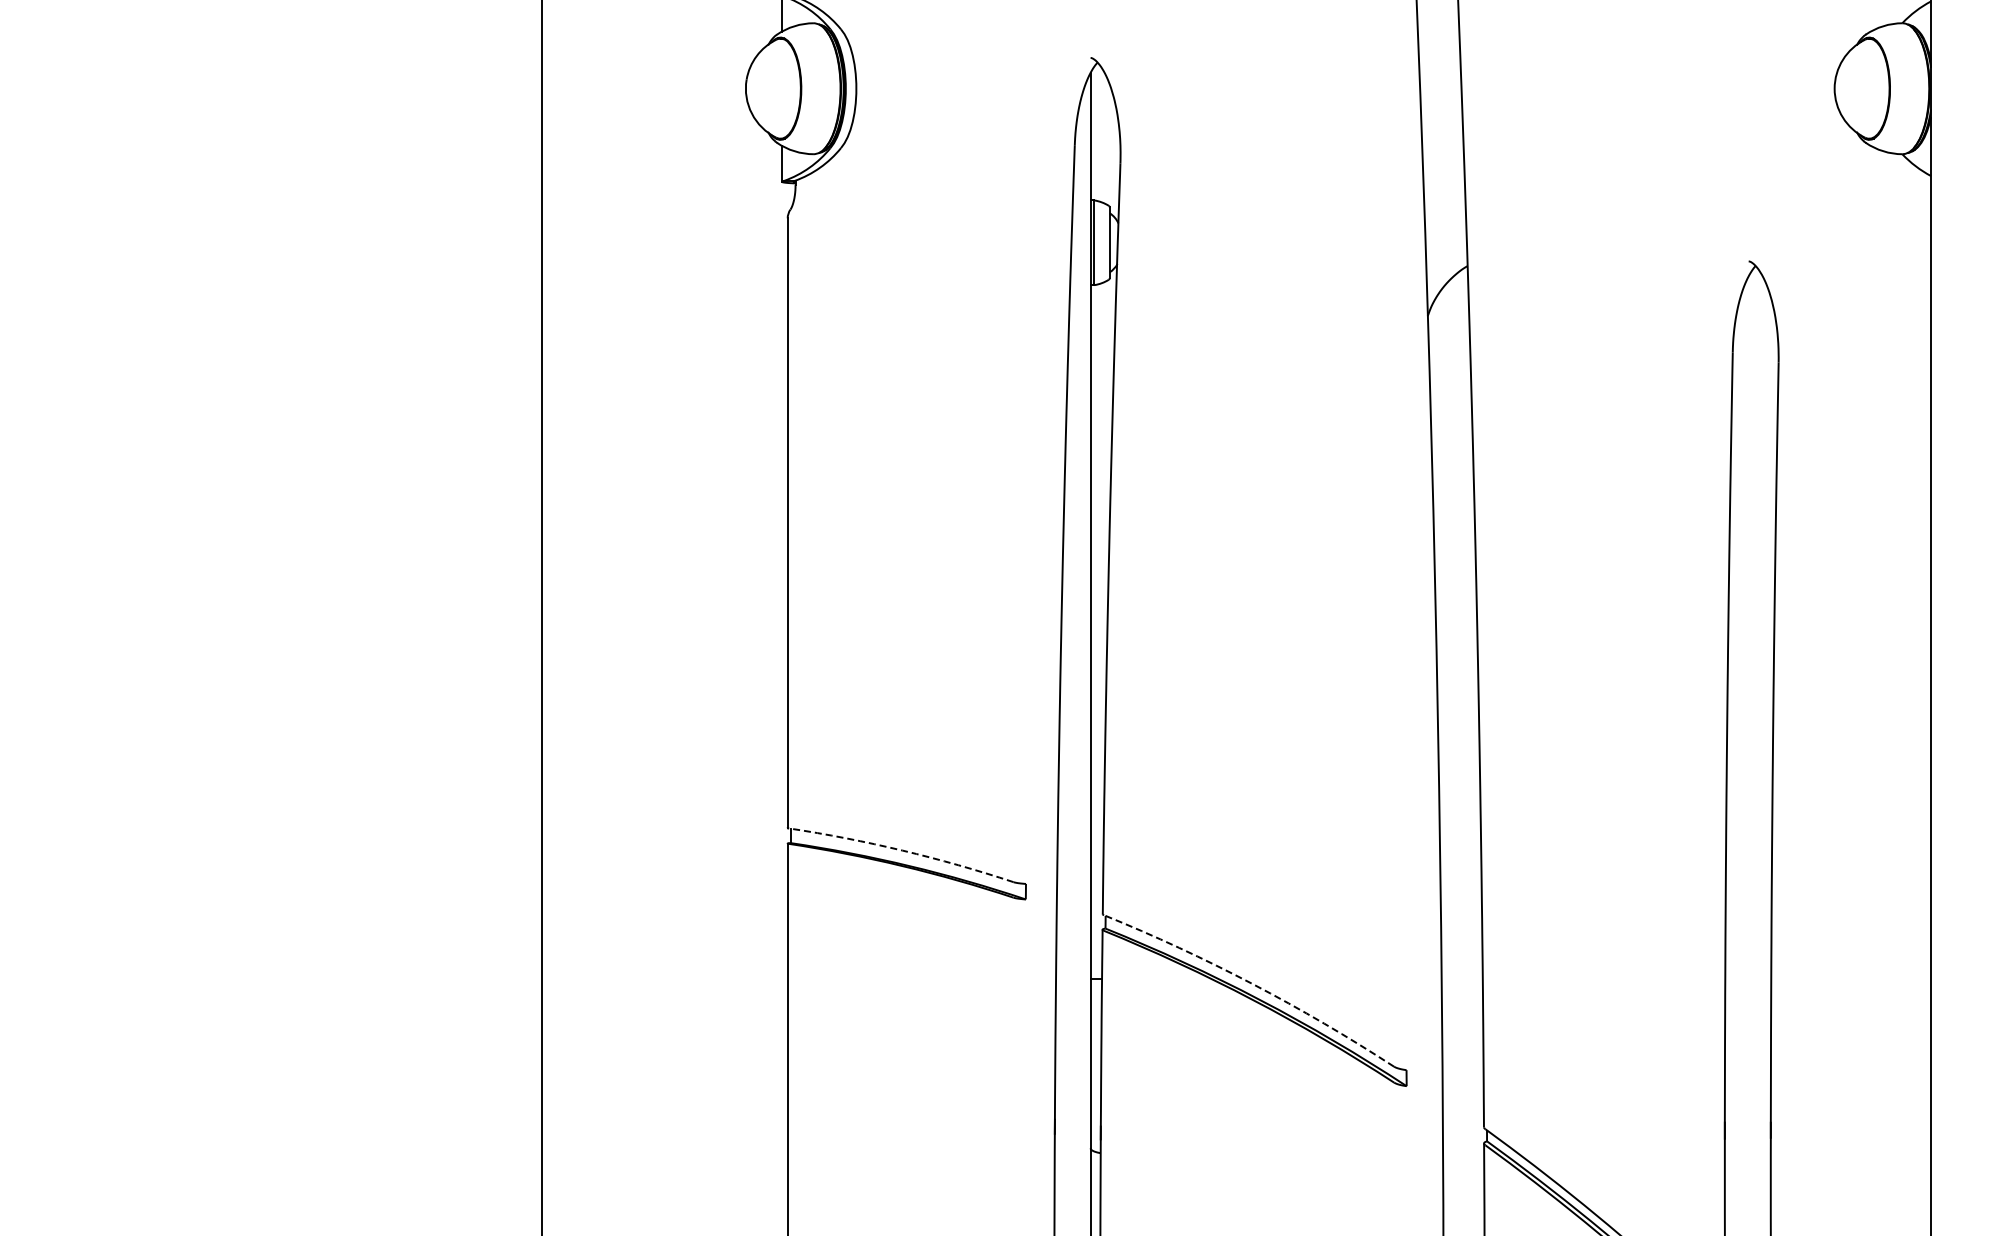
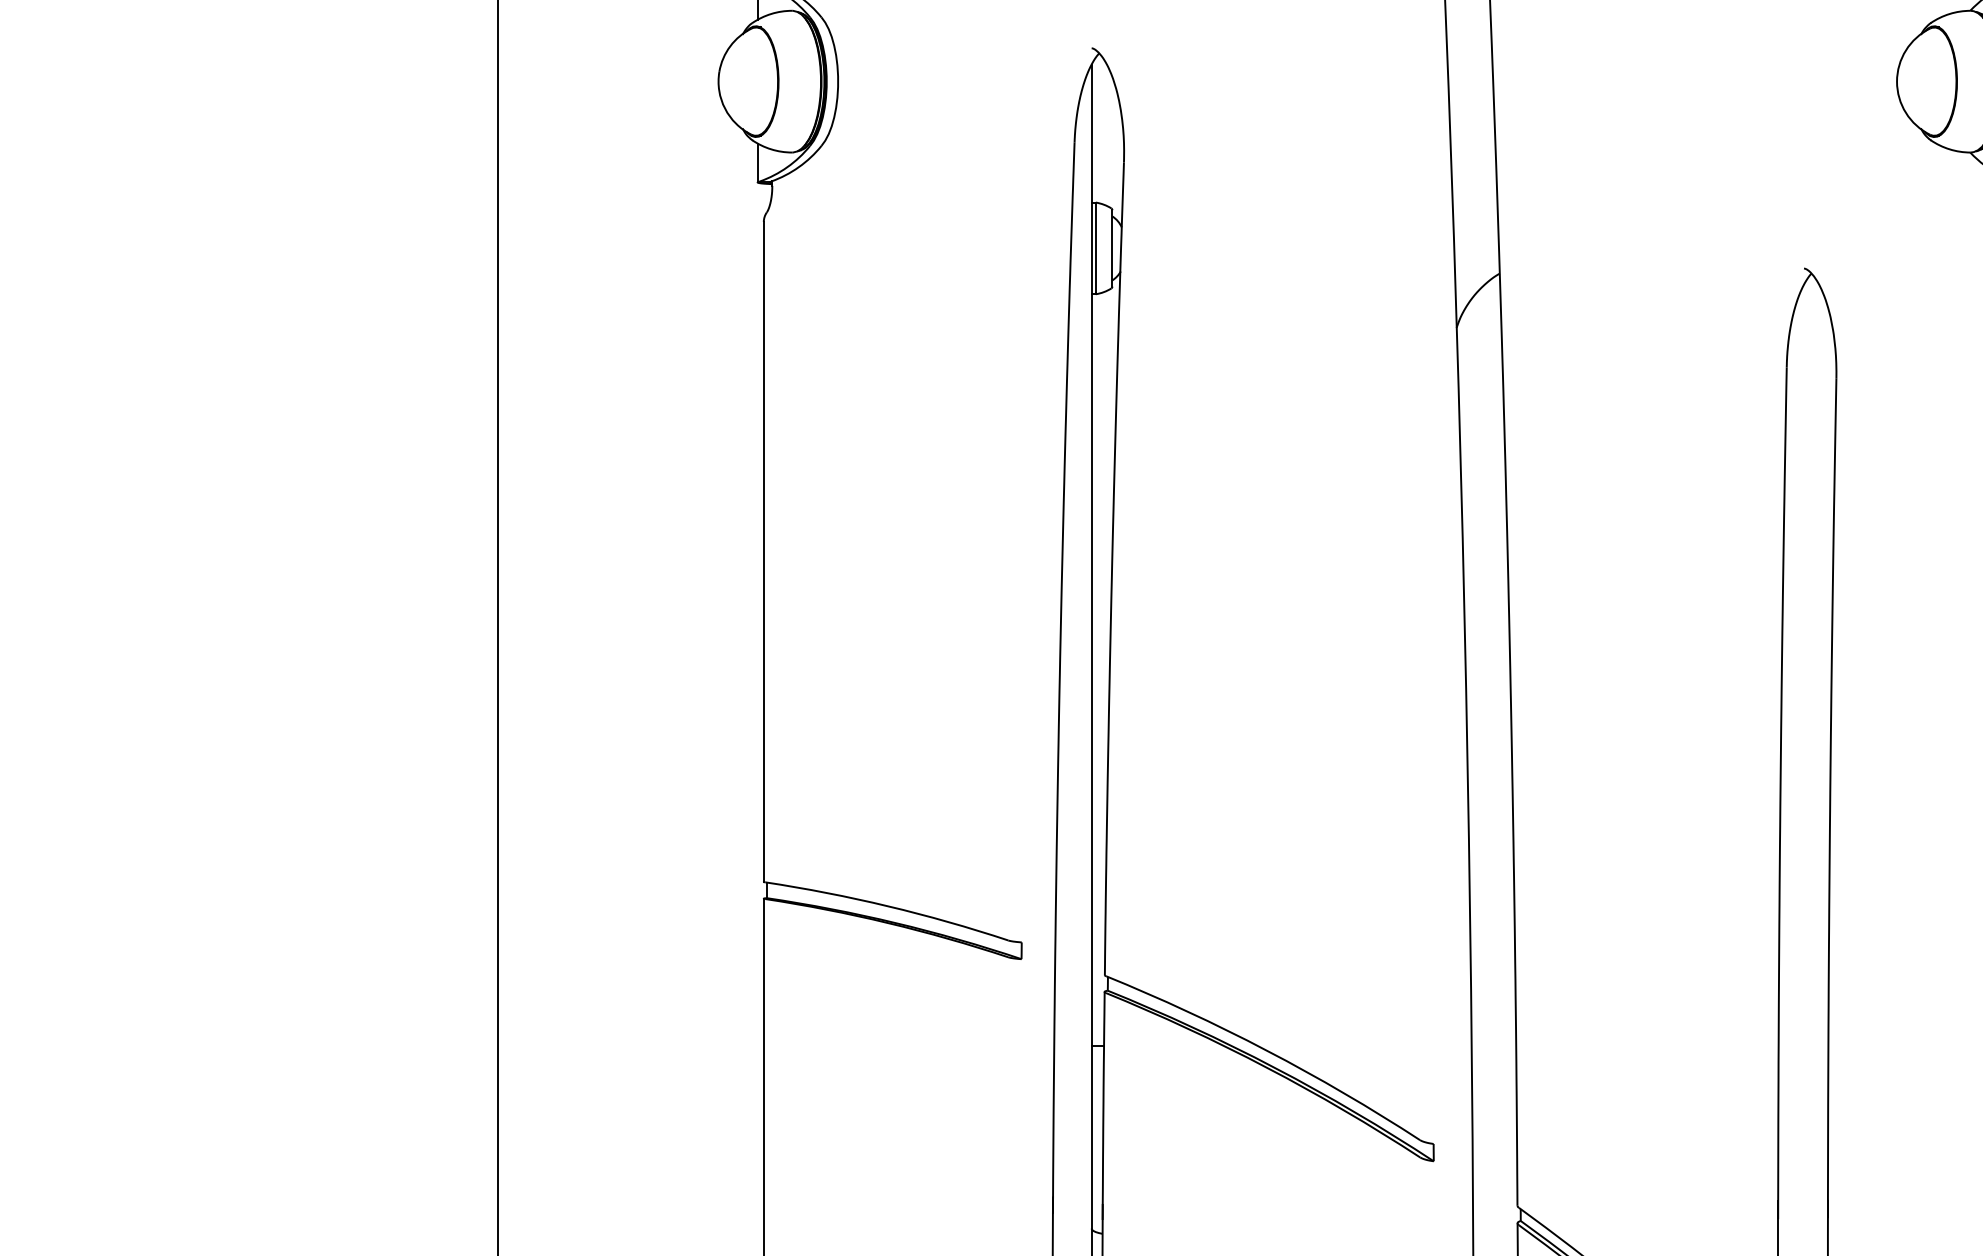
arc: (902, 850) -> (888, 906), dashed -> solid
arc: (1252, 984) -> (1266, 1051), dashed -> solid

